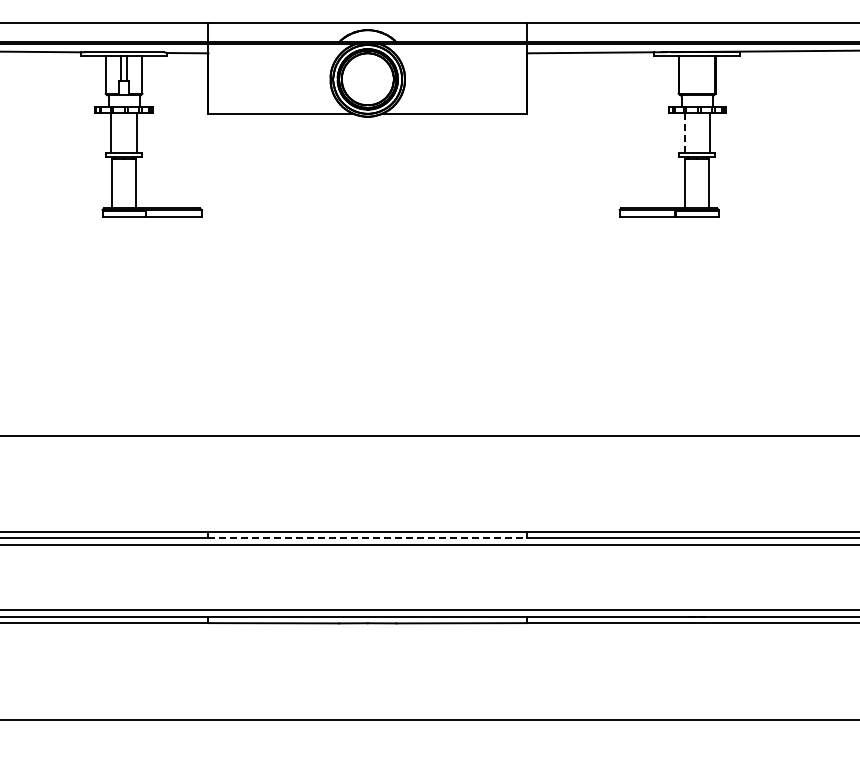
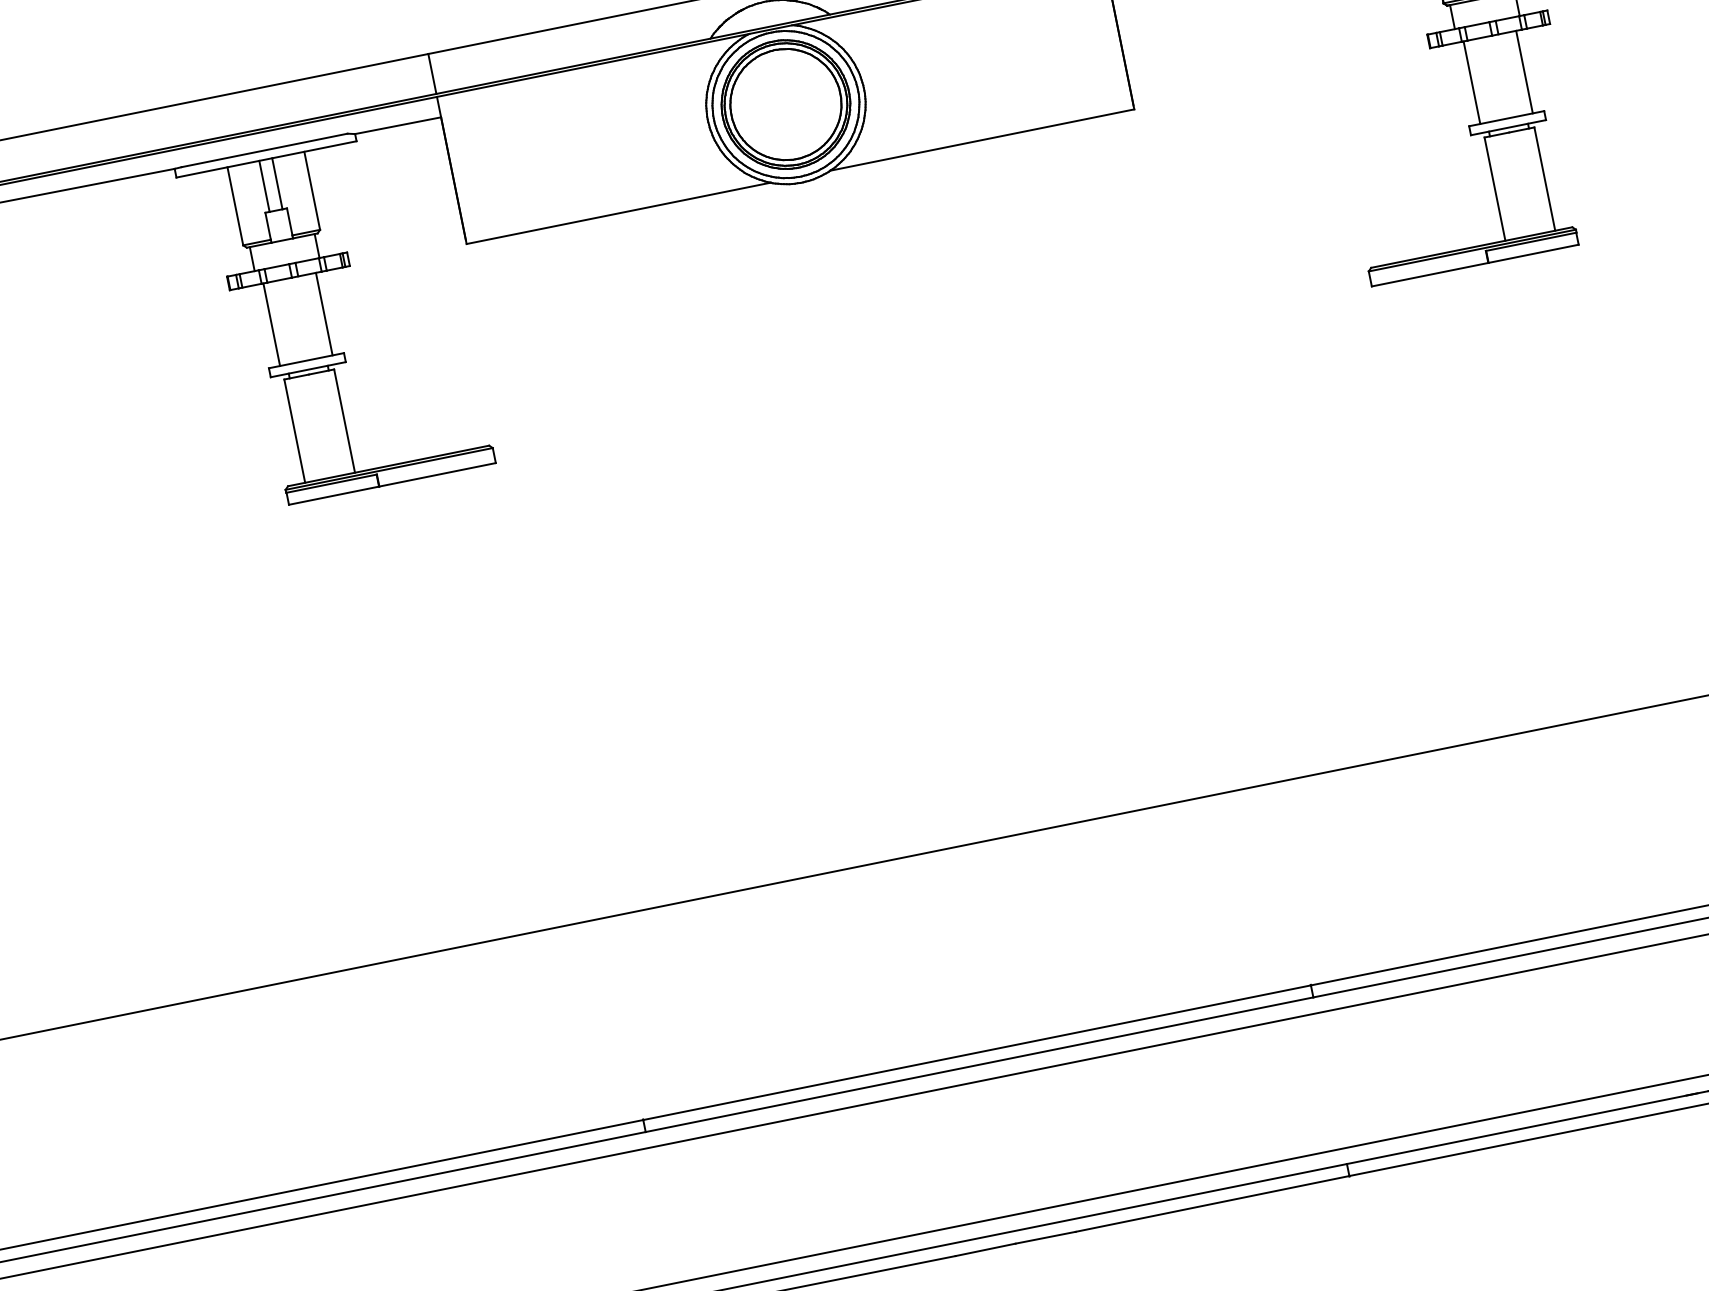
line: (684, 132) -> (1471, 82), dashed -> solid
line: (368, 537) -> (980, 1063), dashed -> solid

